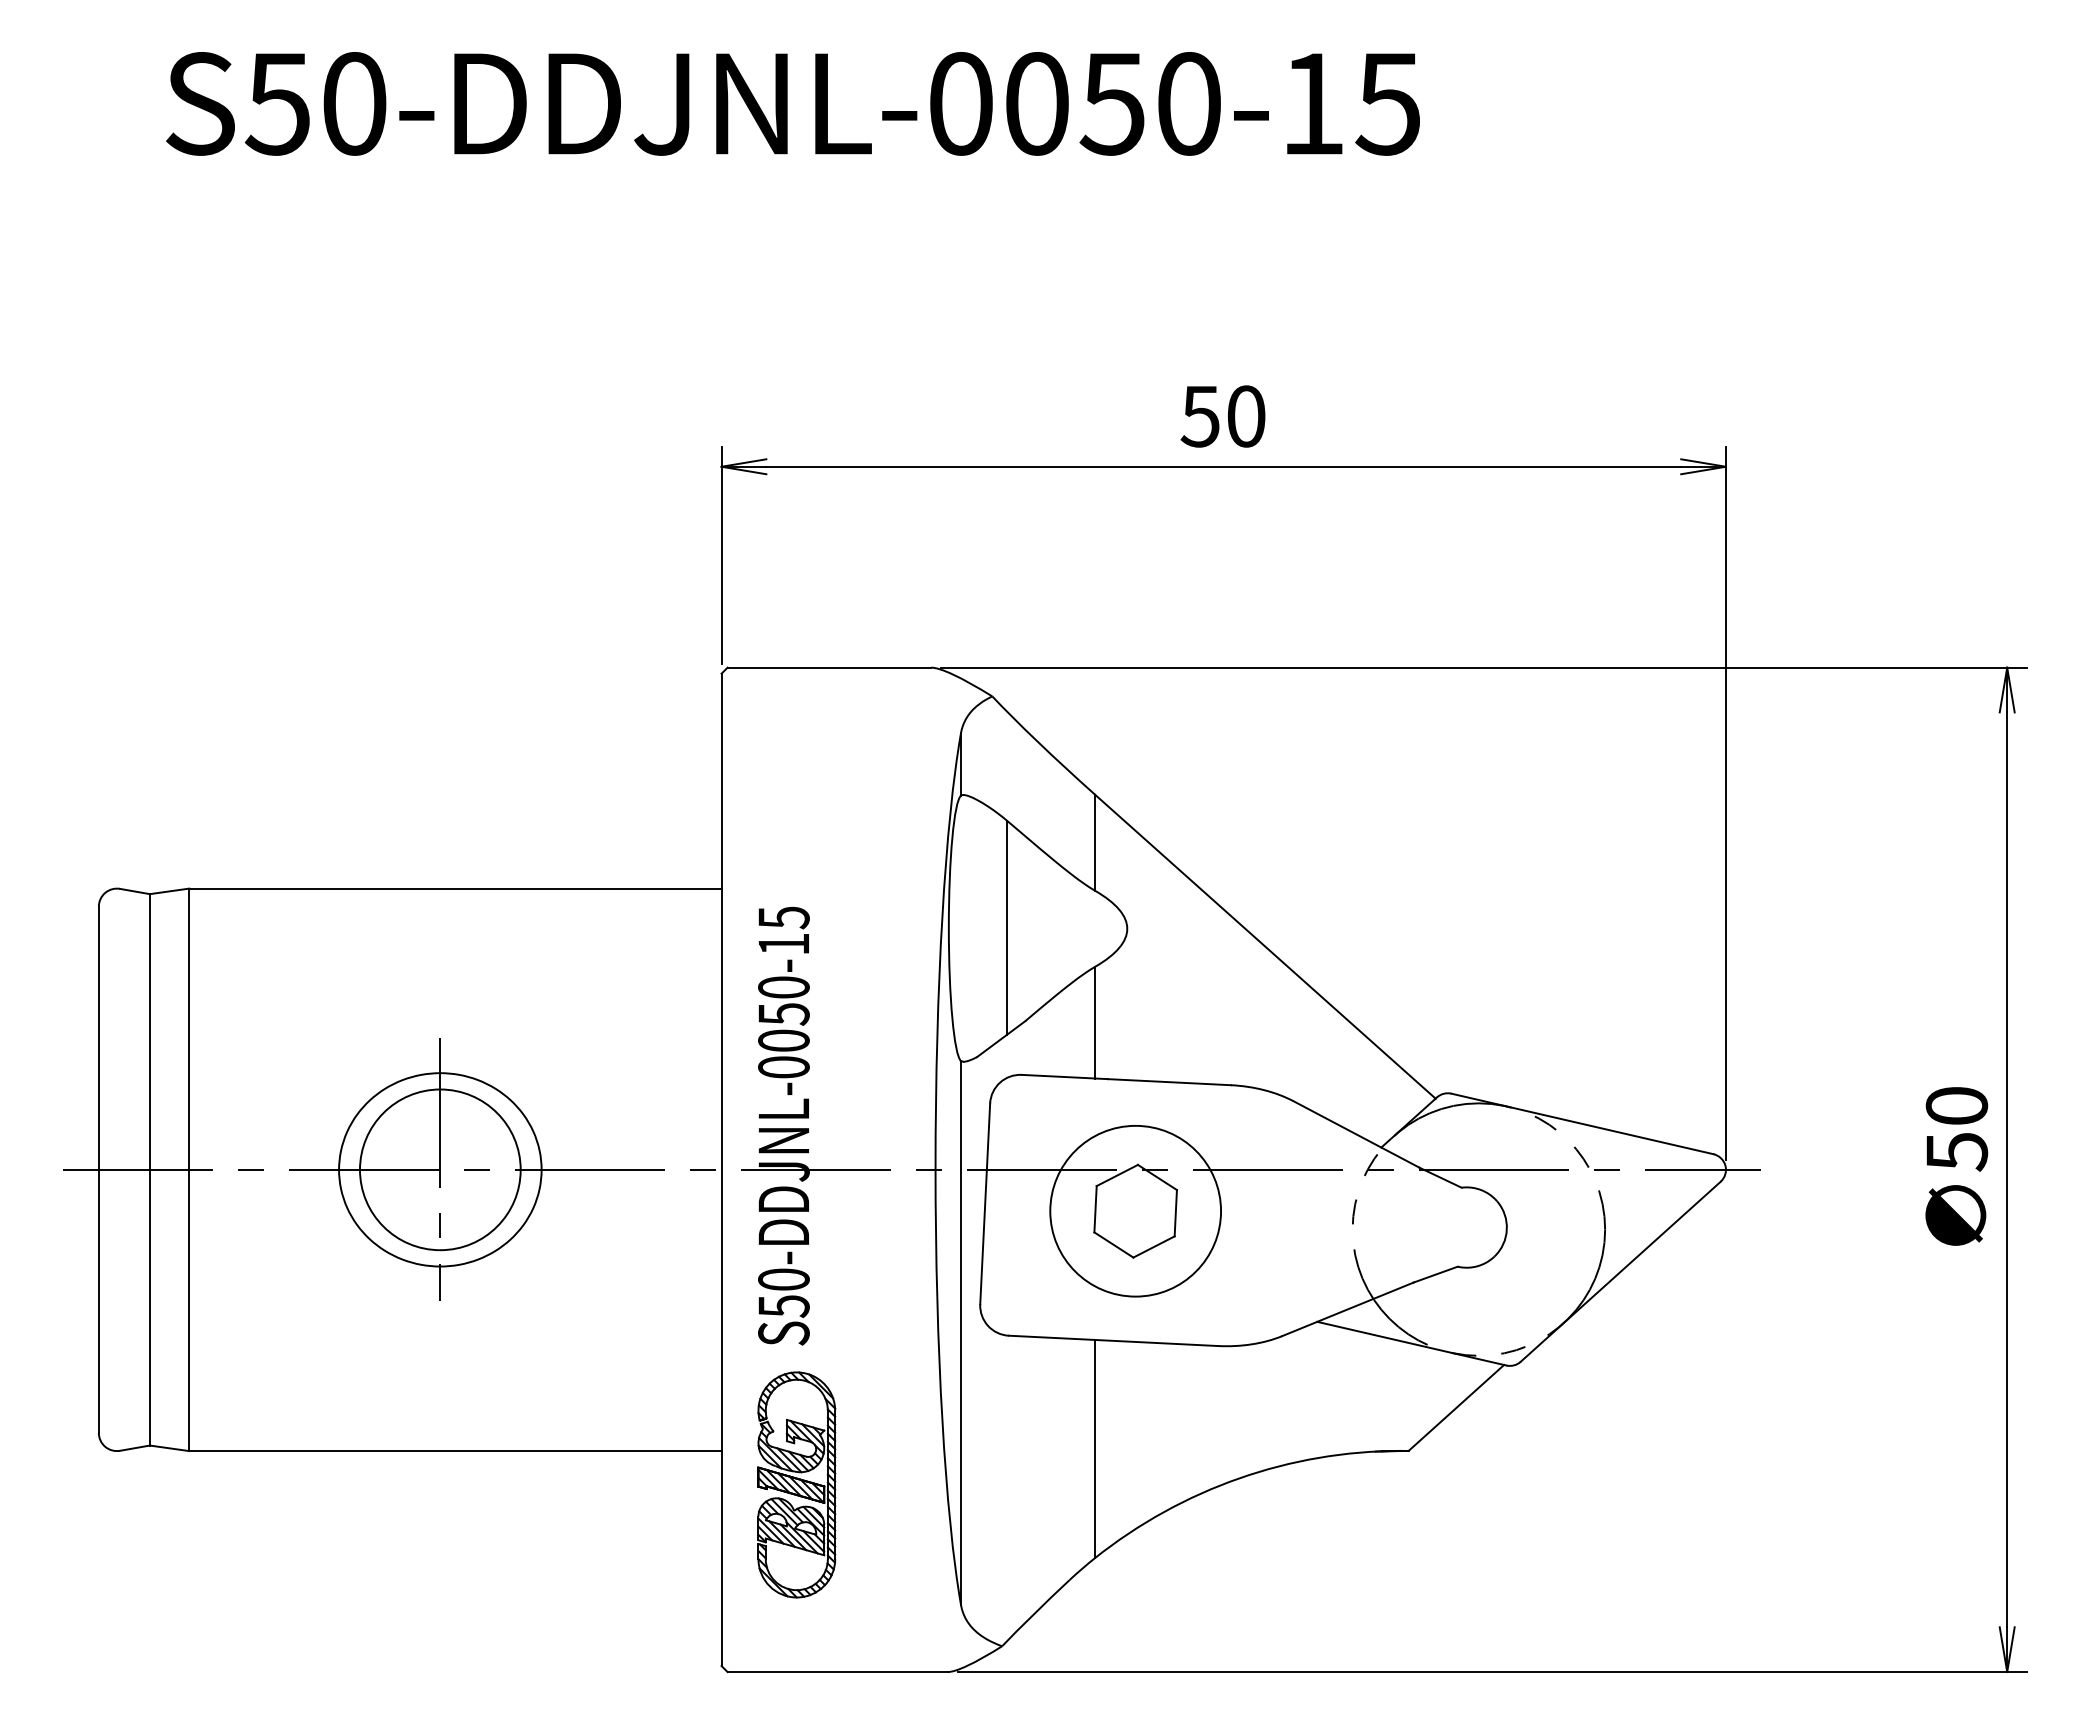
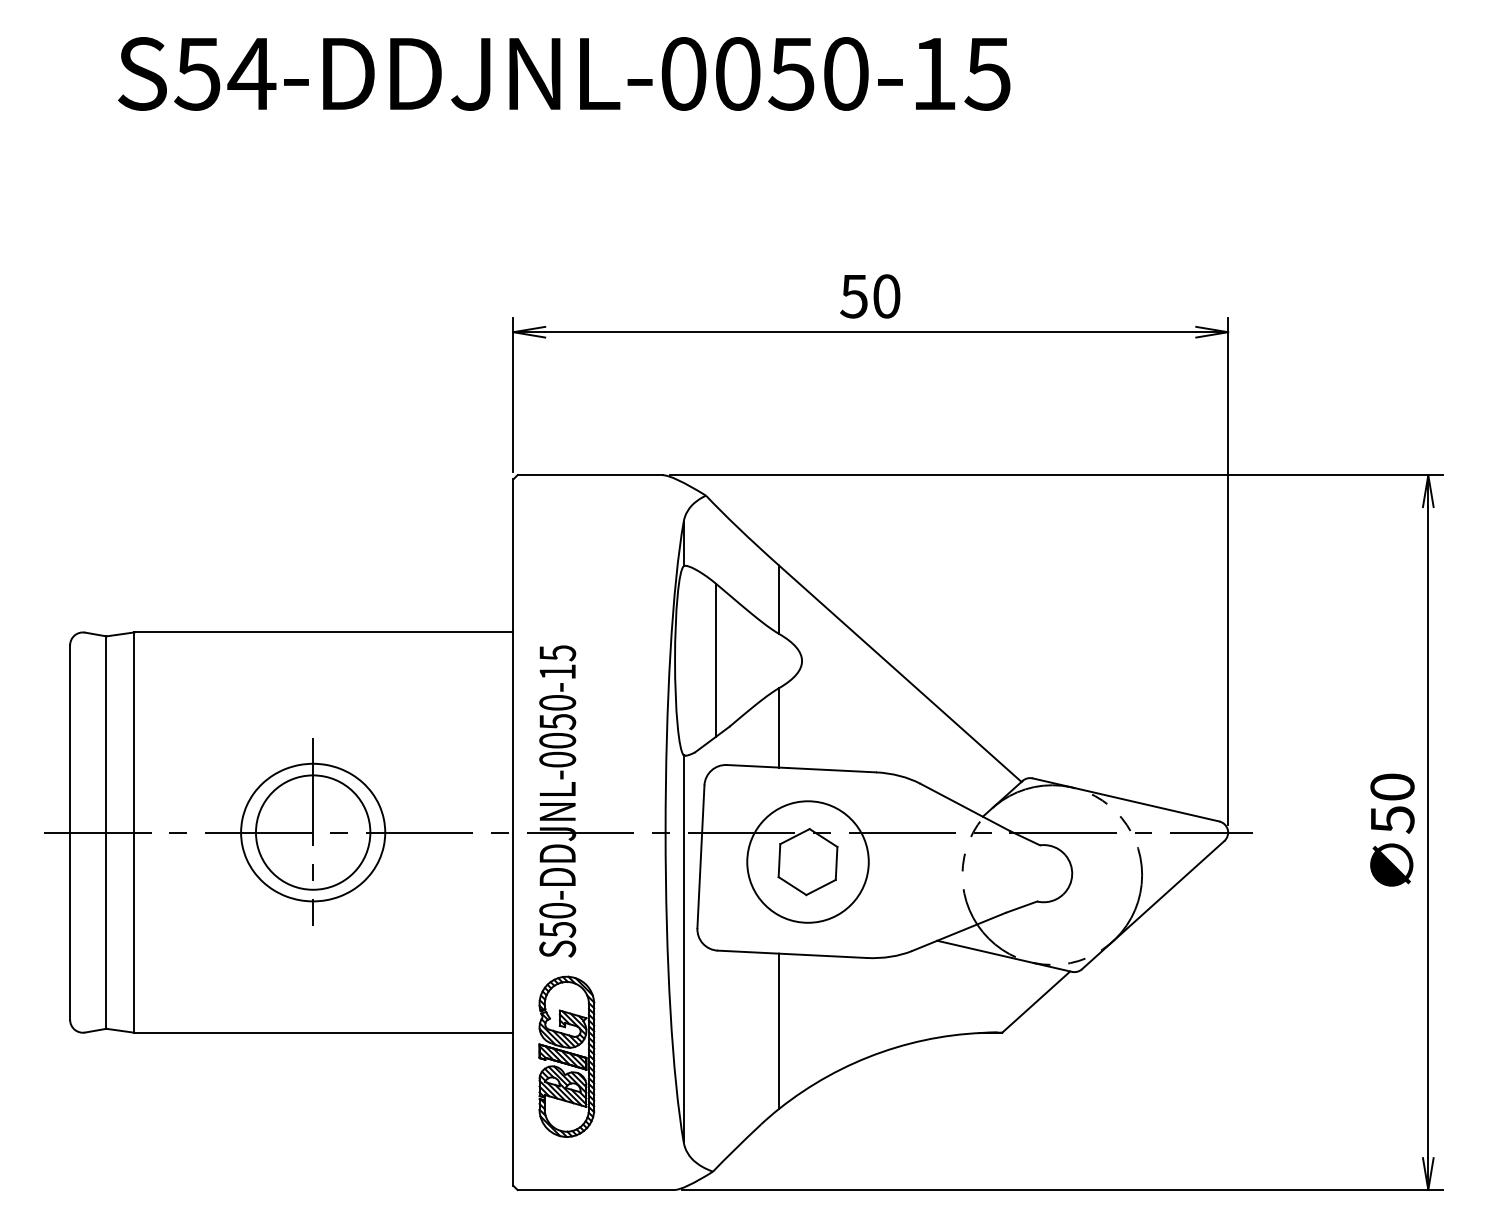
text: (353, 103) -> (251, 73), S50-DDJNL-0050-15 -> S54-DDJNL-0050-15

